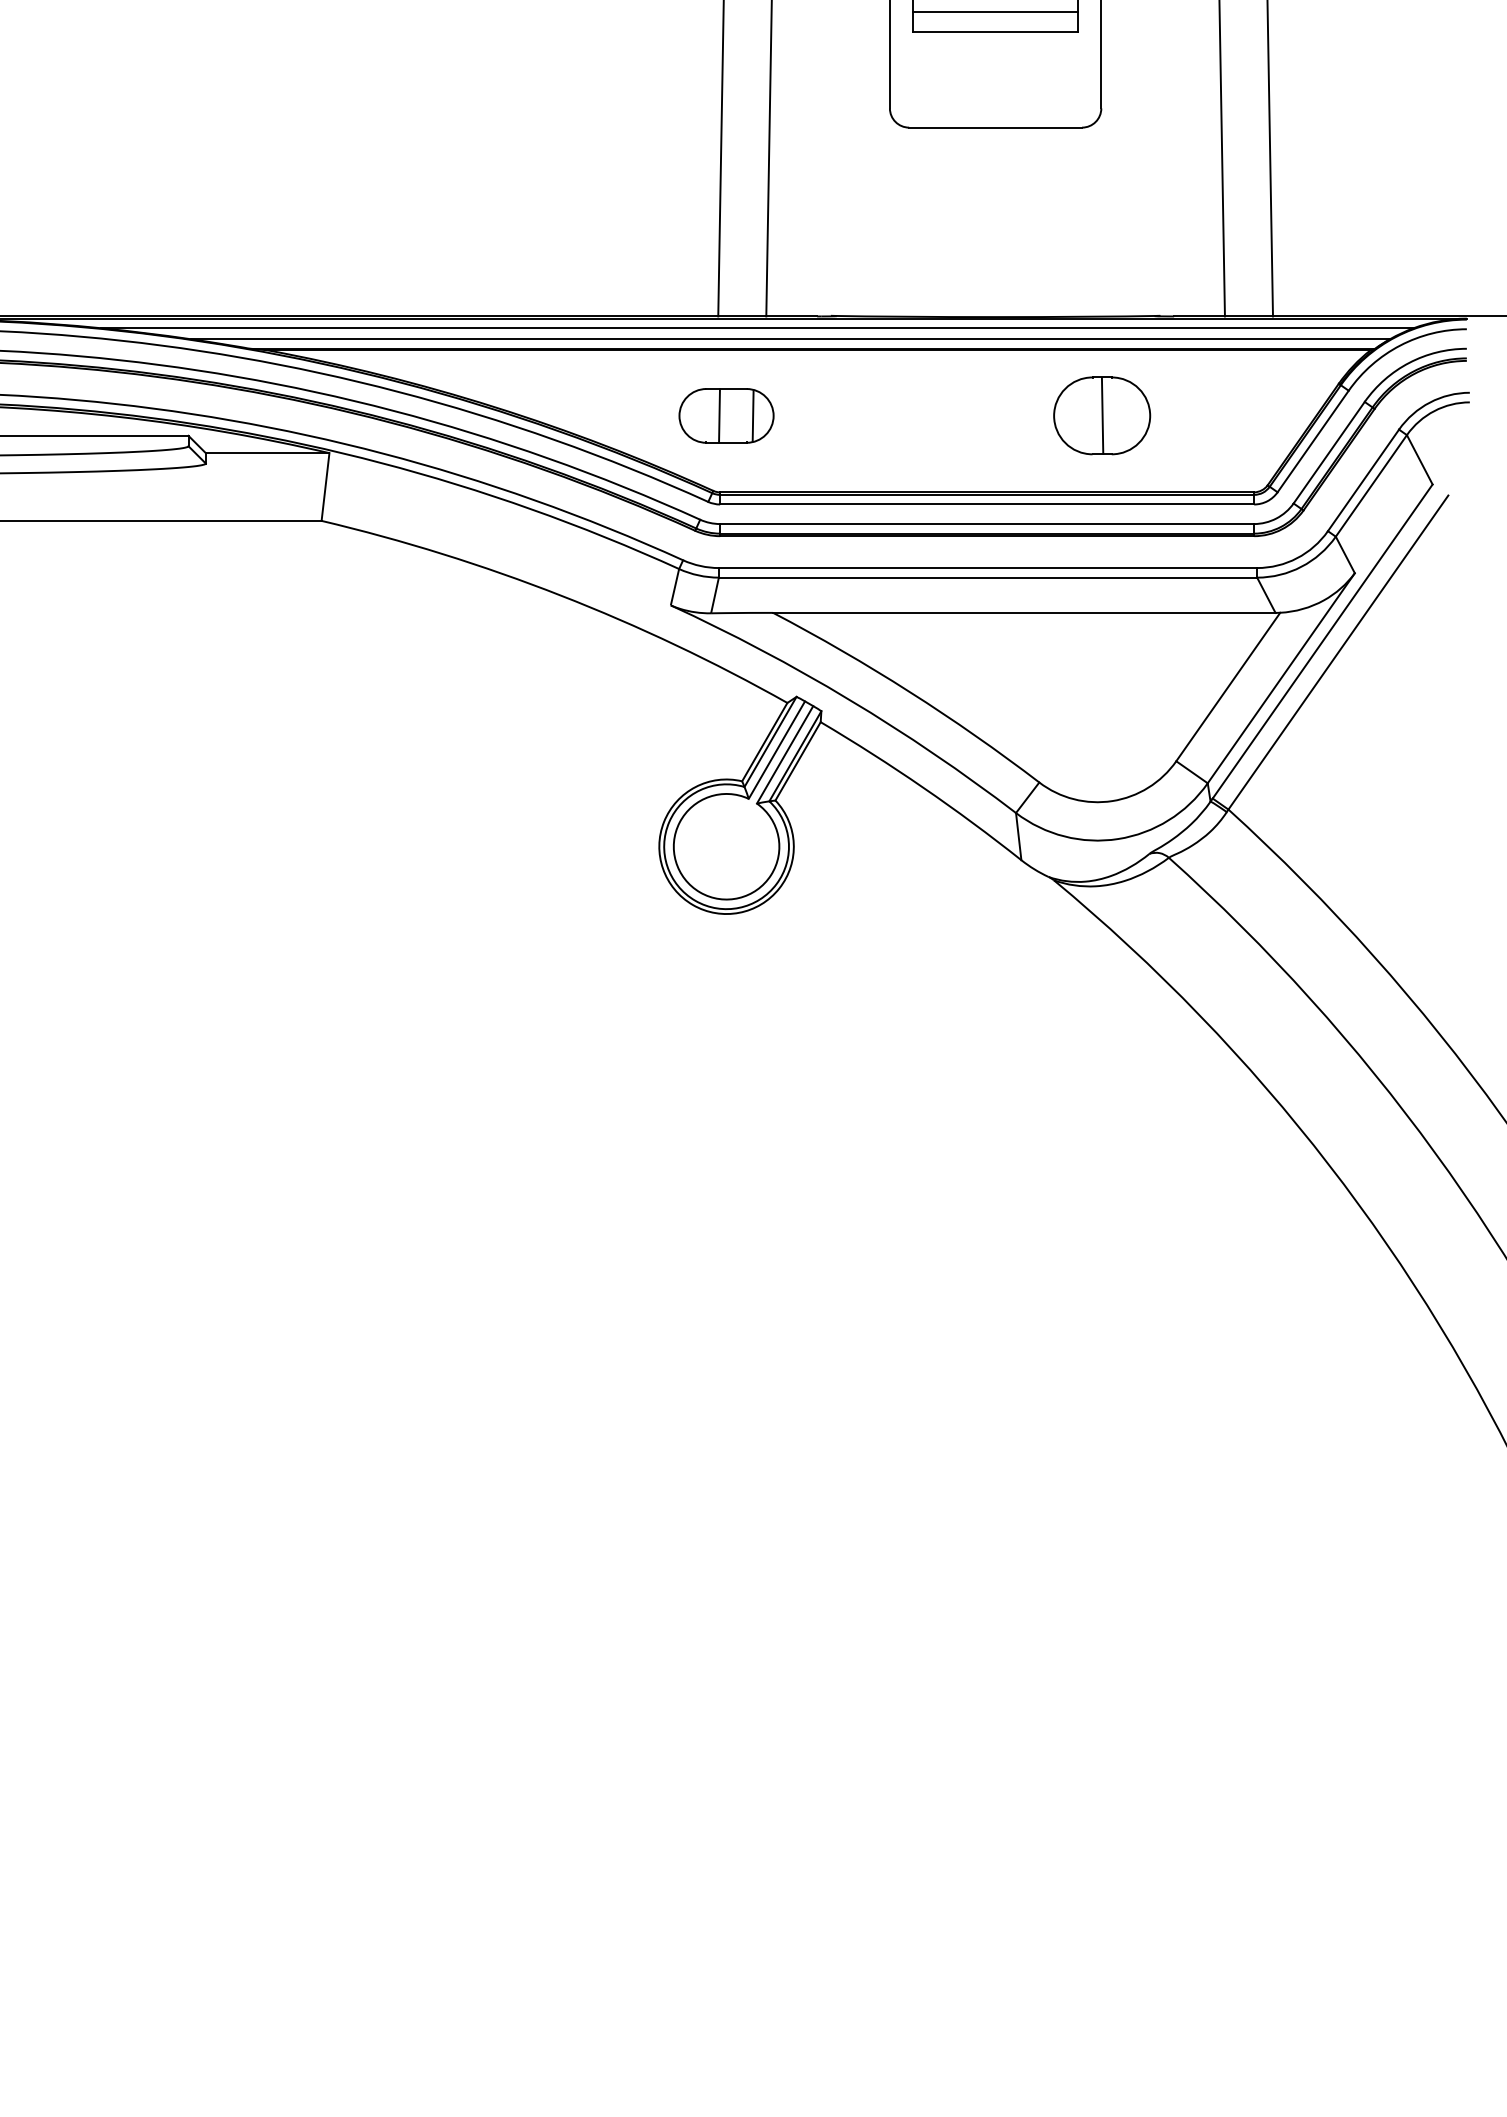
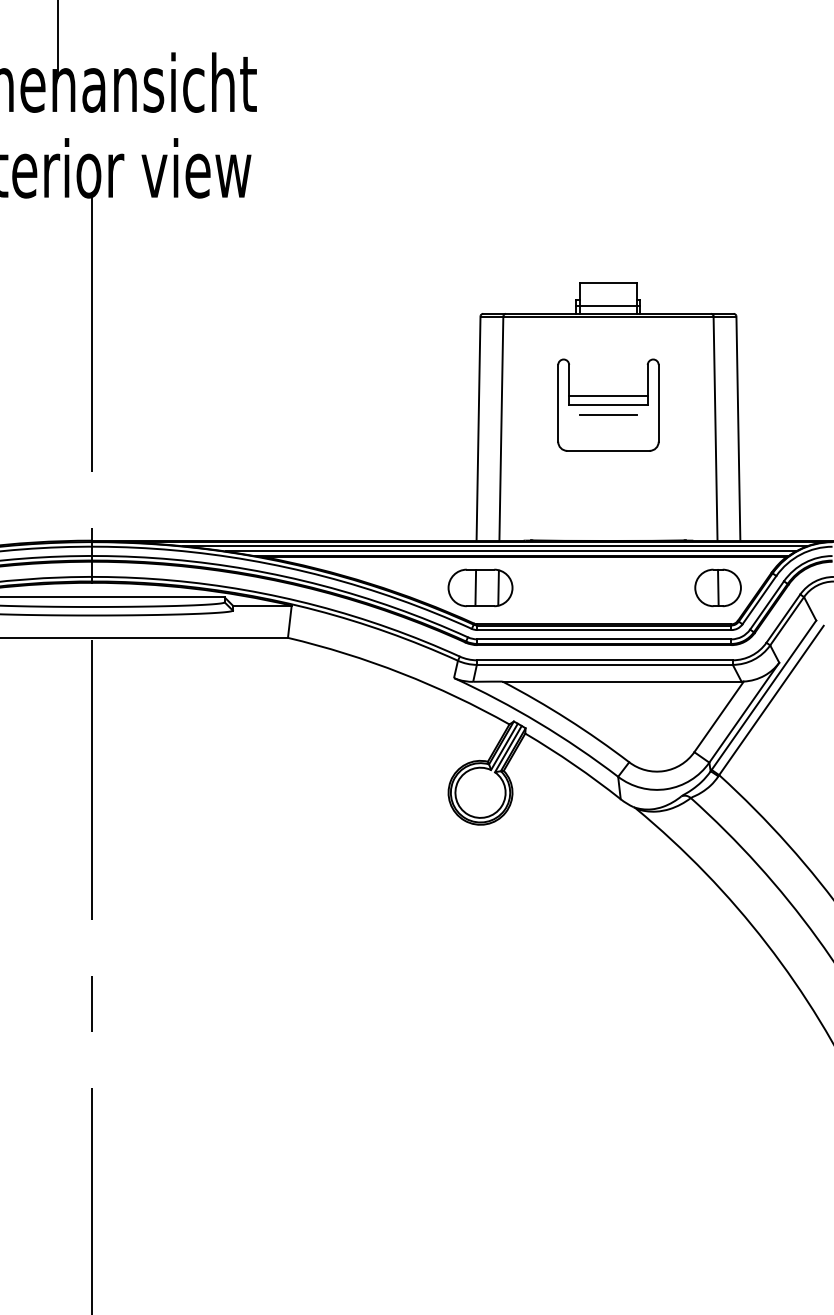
line: (995, 51) -> (608, 414), added
part: (726, 414) -> (480, 587), size x1.43
part: (1100, 414) -> (717, 587), moved

